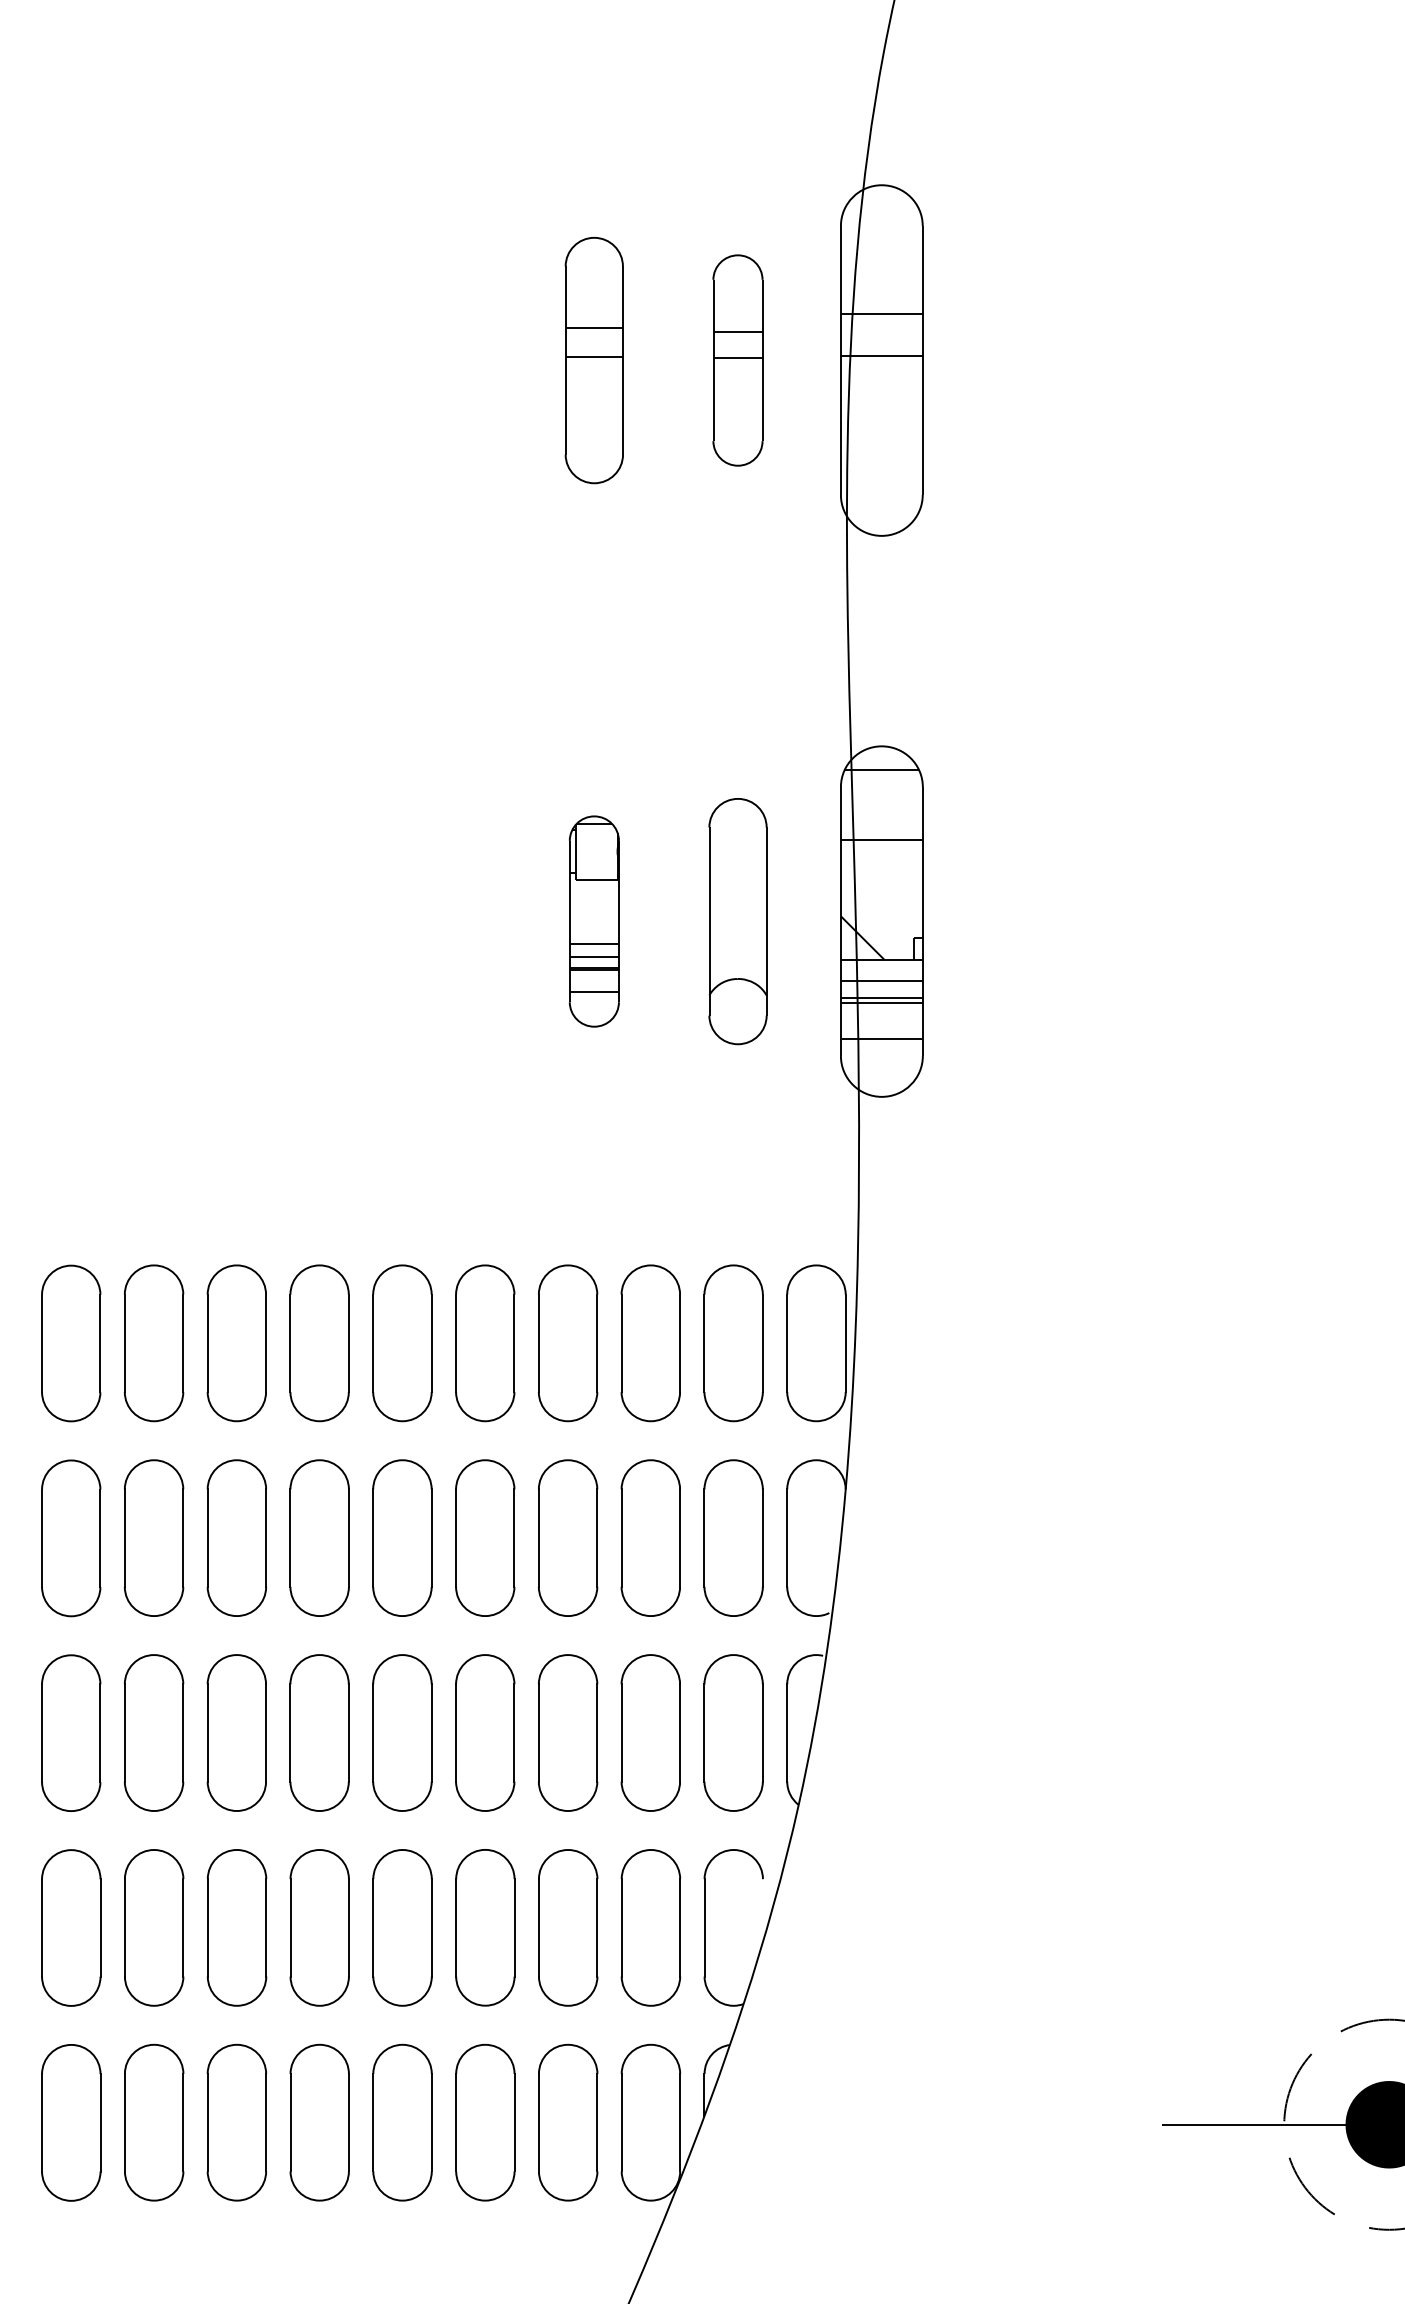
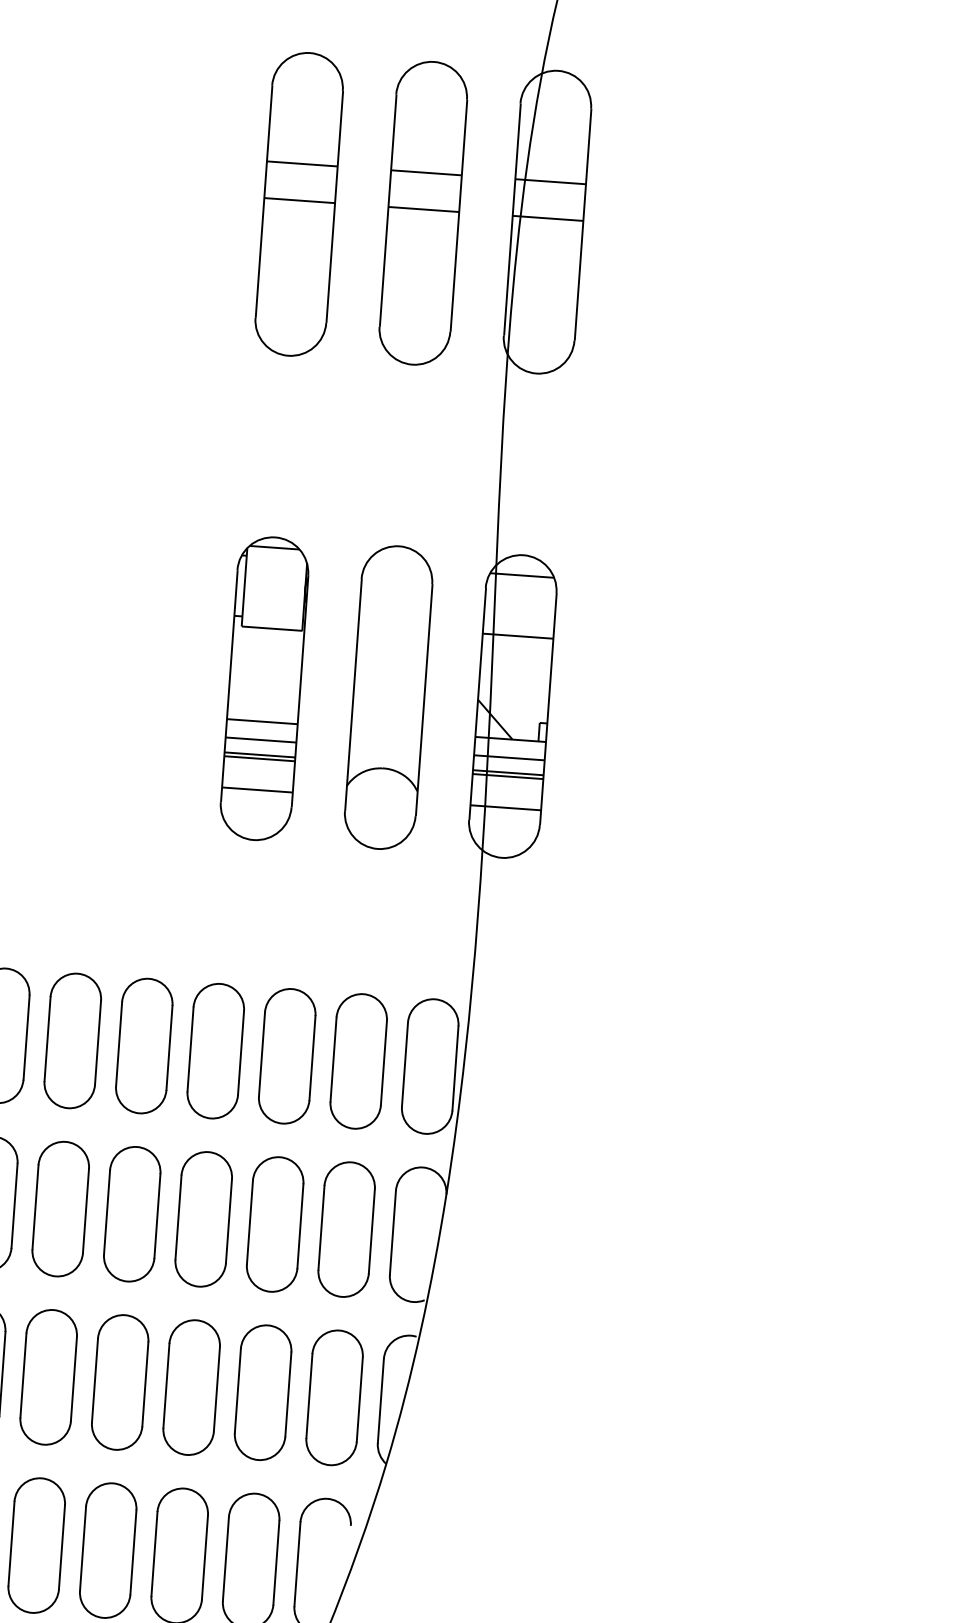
part: (594, 360) -> (299, 204), size x1.43
part: (737, 360) -> (422, 213), size x1.67
part: (594, 921) -> (264, 688), size x1.67
part: (737, 921) -> (388, 697), size x1.43

